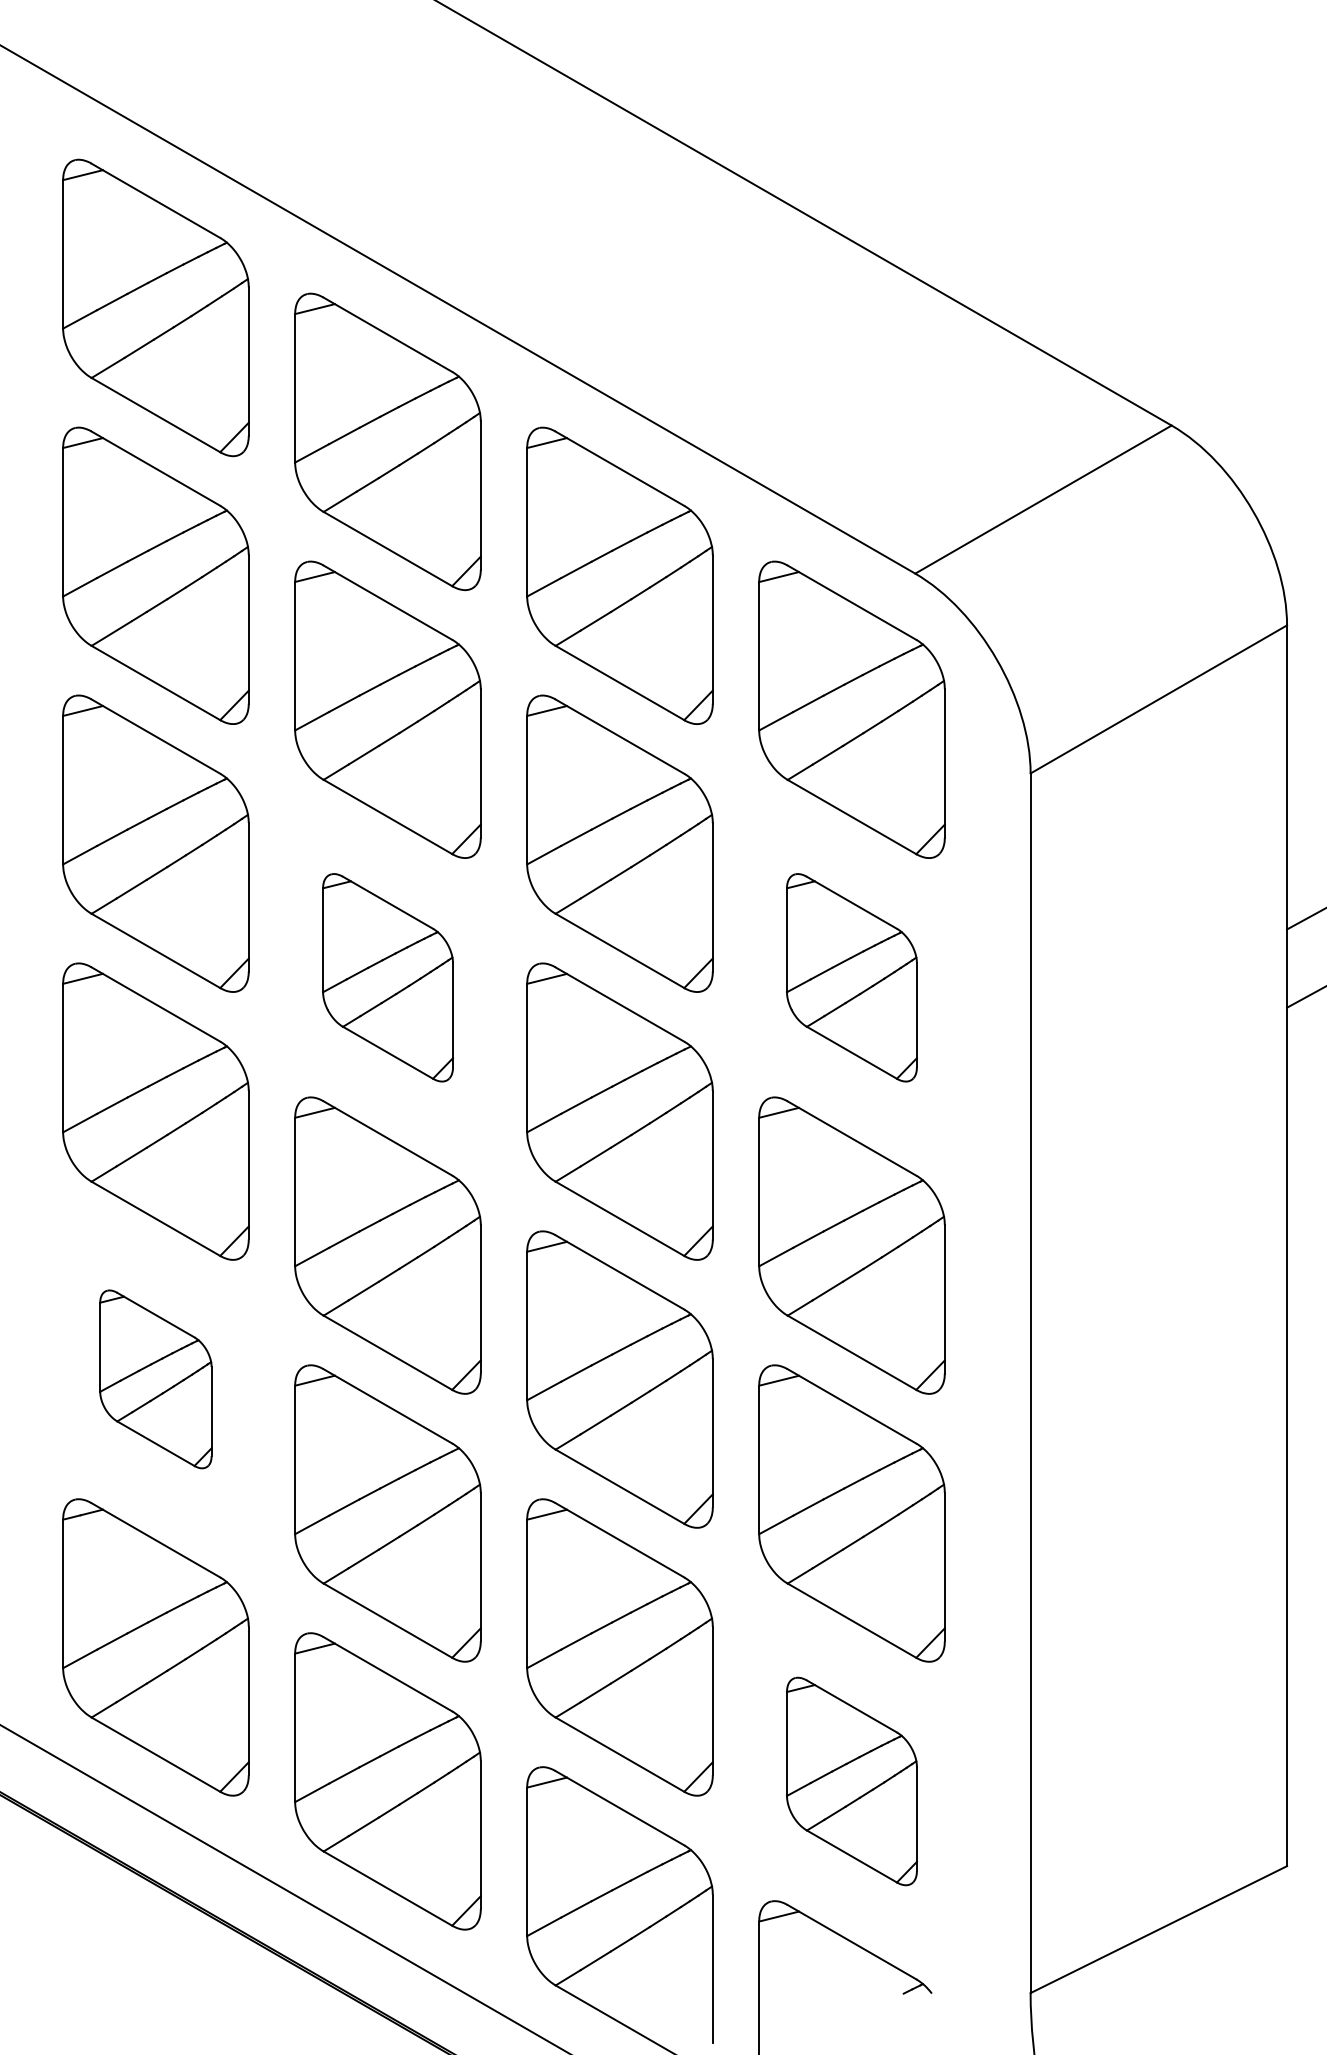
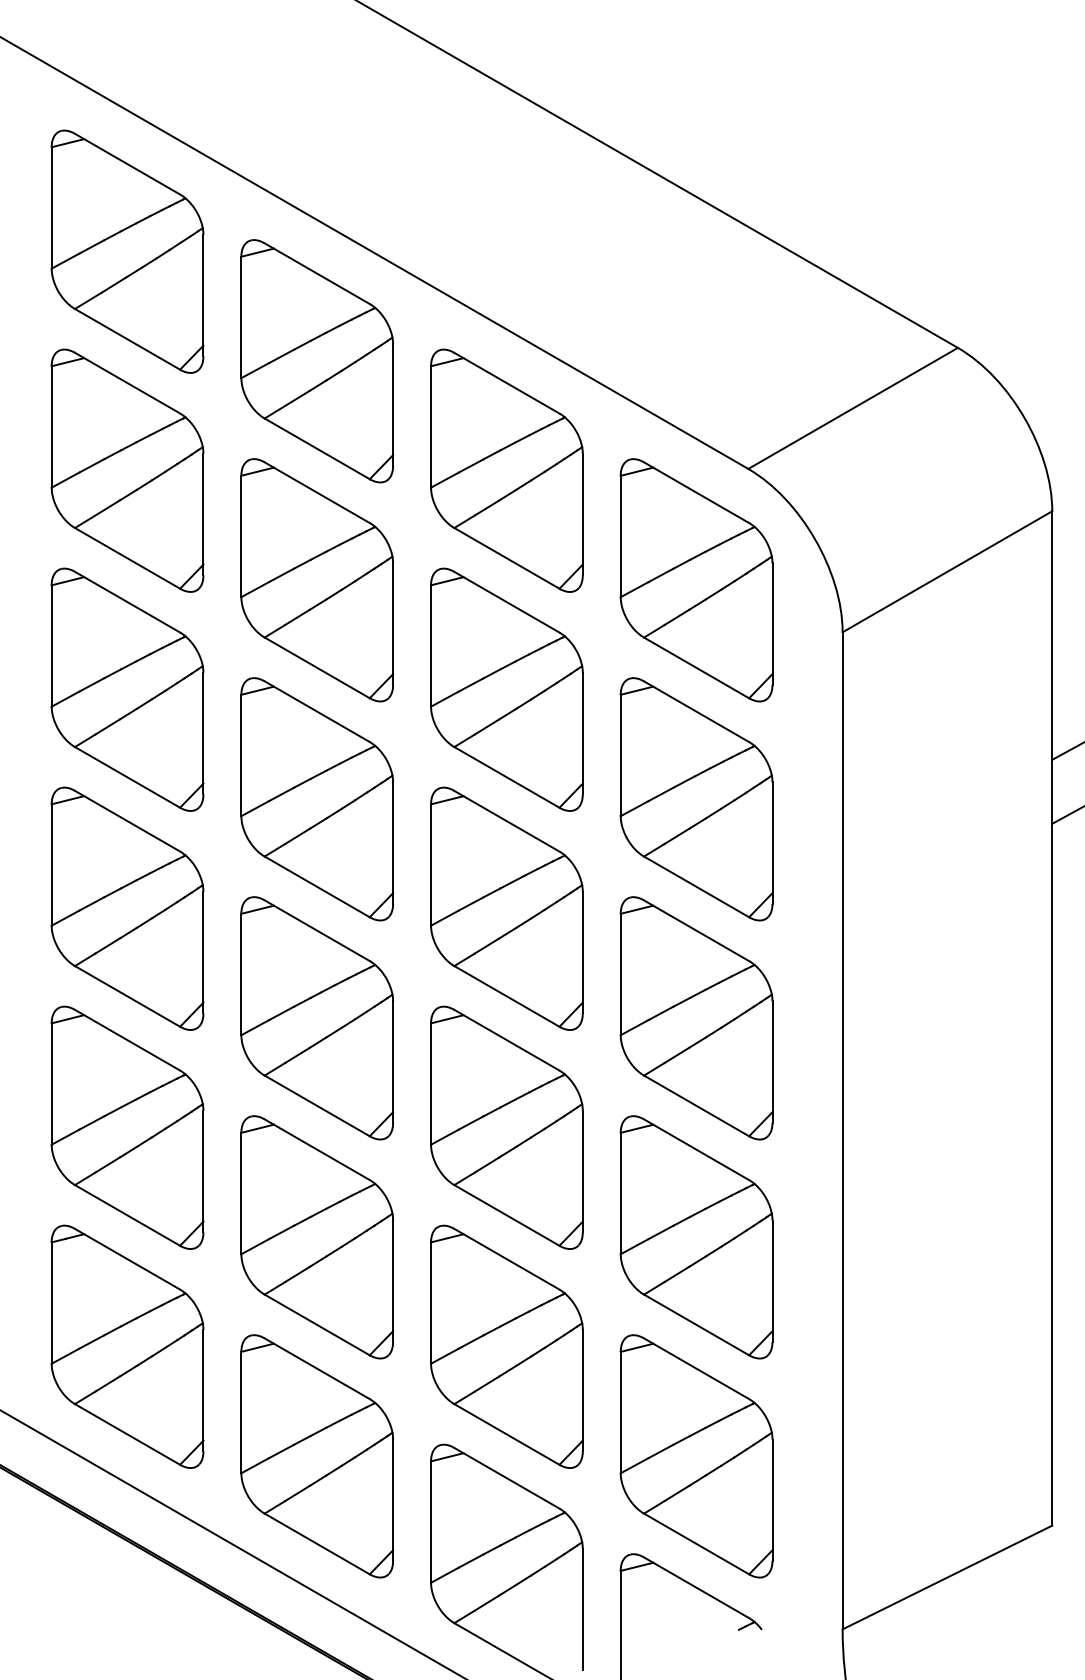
part: (388, 977) -> (317, 799), size x1.43
part: (851, 977) -> (696, 799), size x1.43
part: (155, 1379) -> (127, 1127), size x1.67
part: (851, 1781) -> (696, 1456), size x1.43

